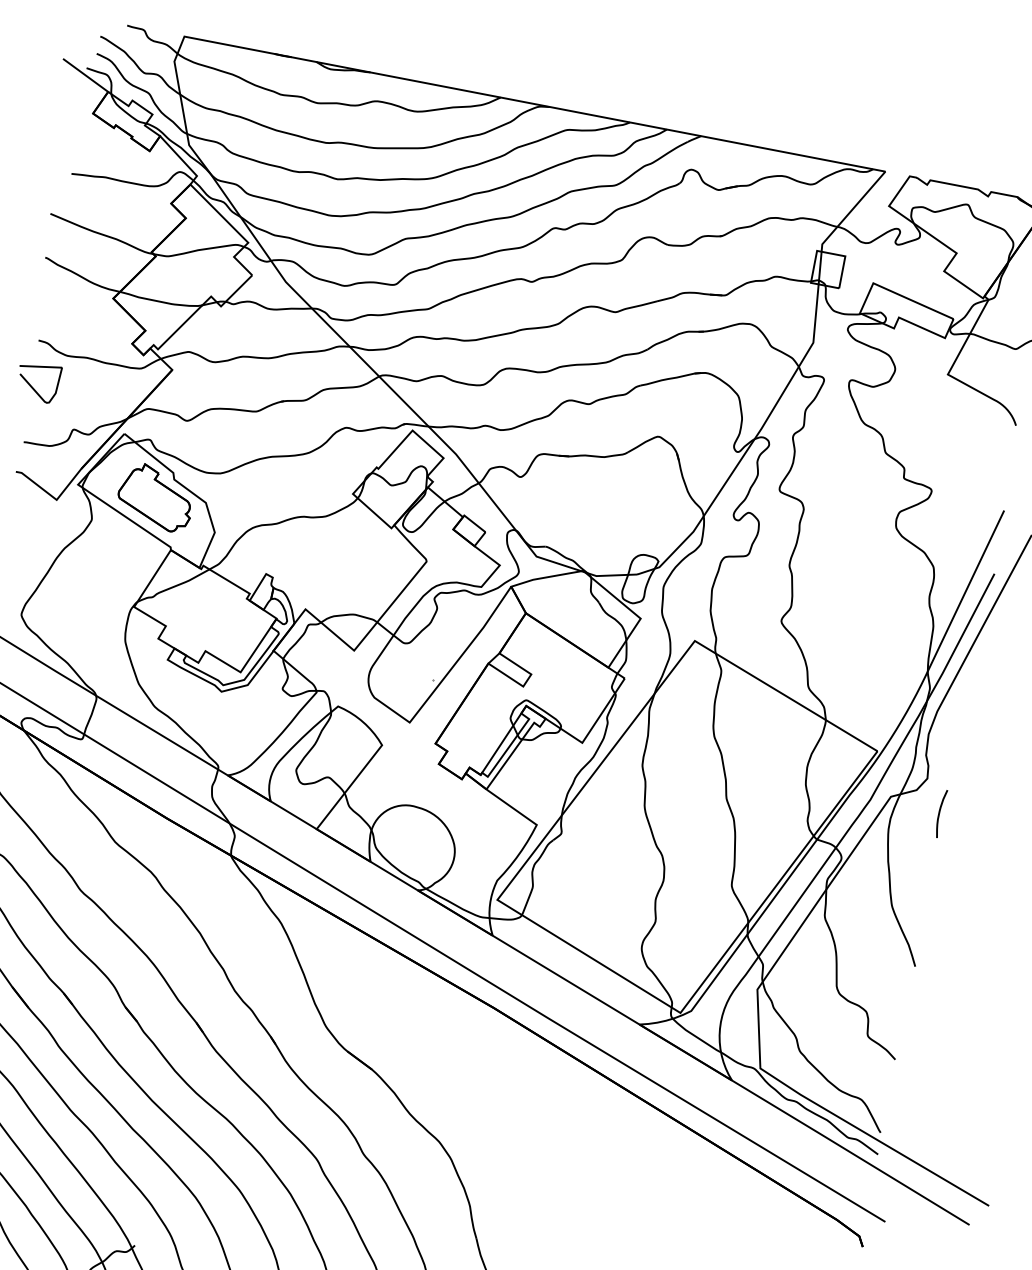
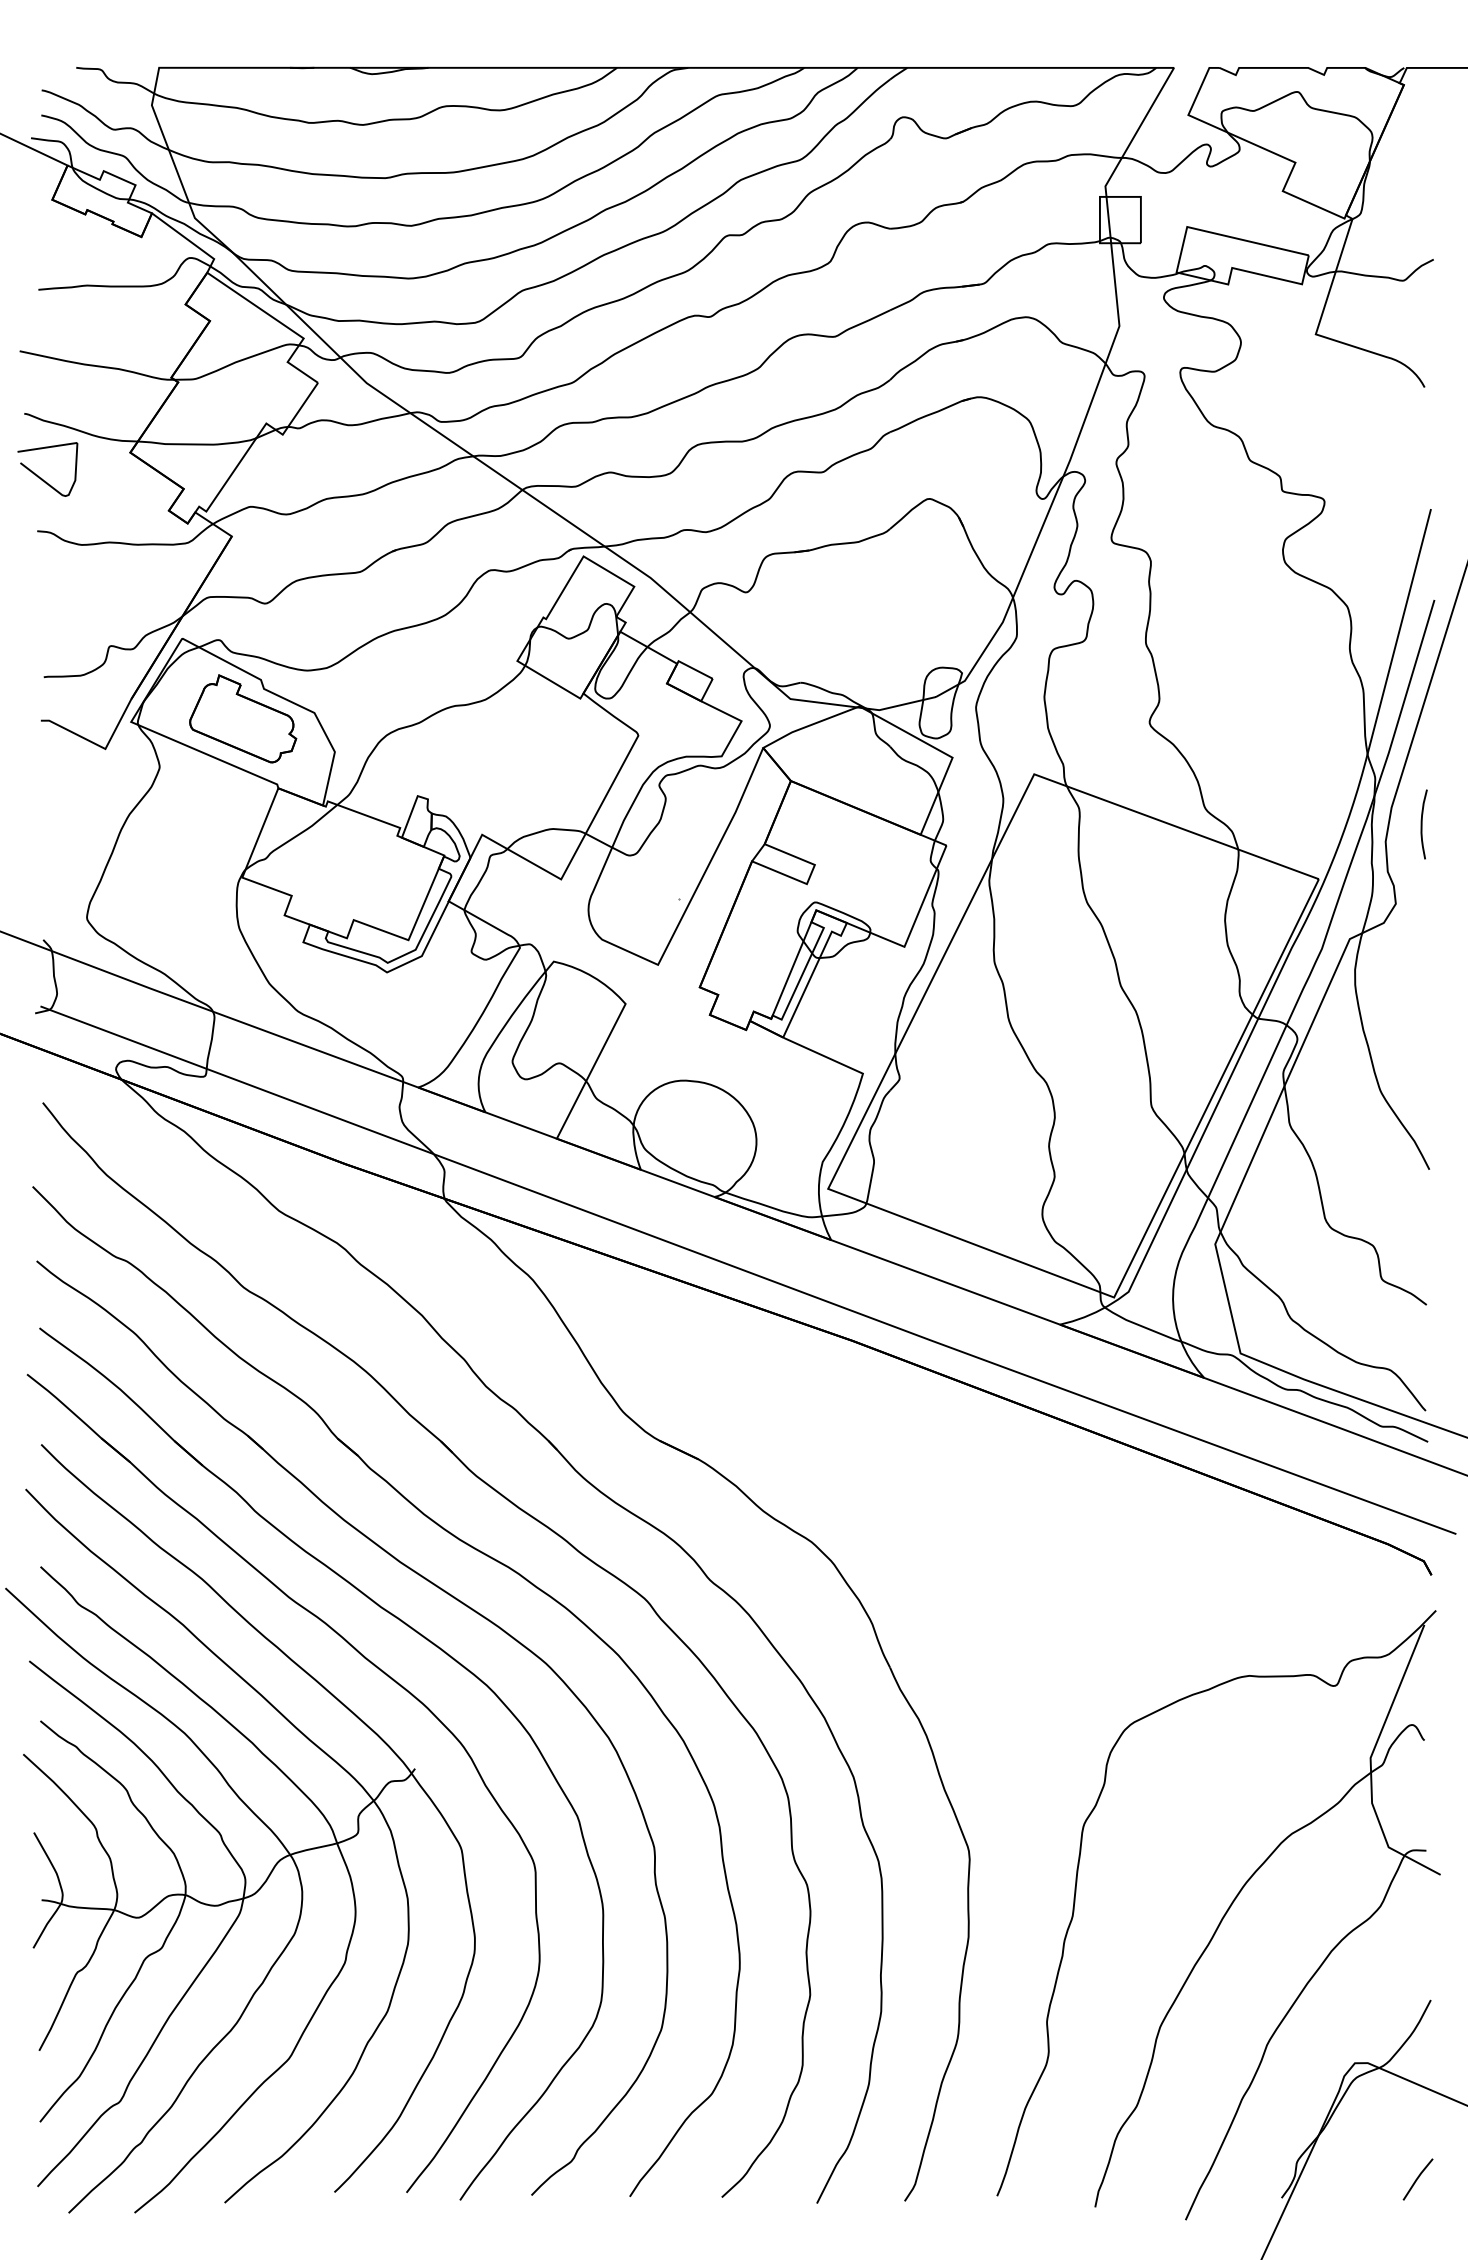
curve: (32, 386) -> (41, 477), moved
curve: (939, 813) -> (1422, 824), moved

